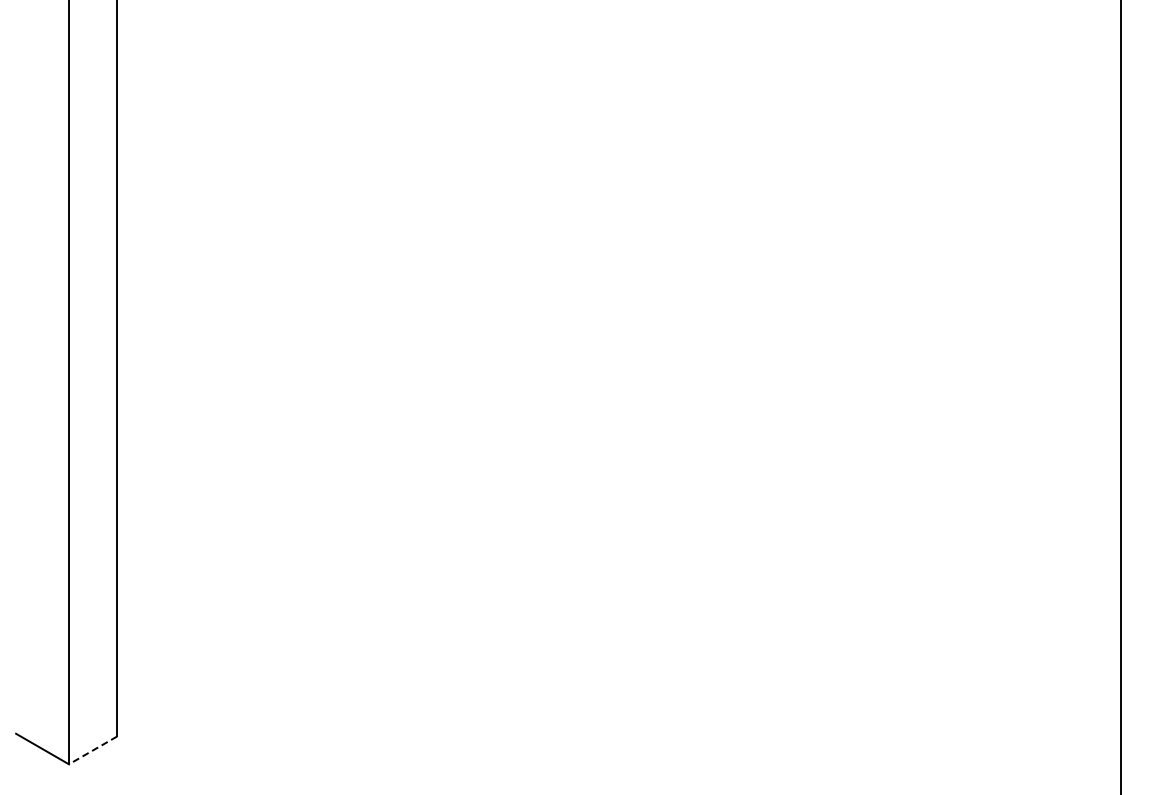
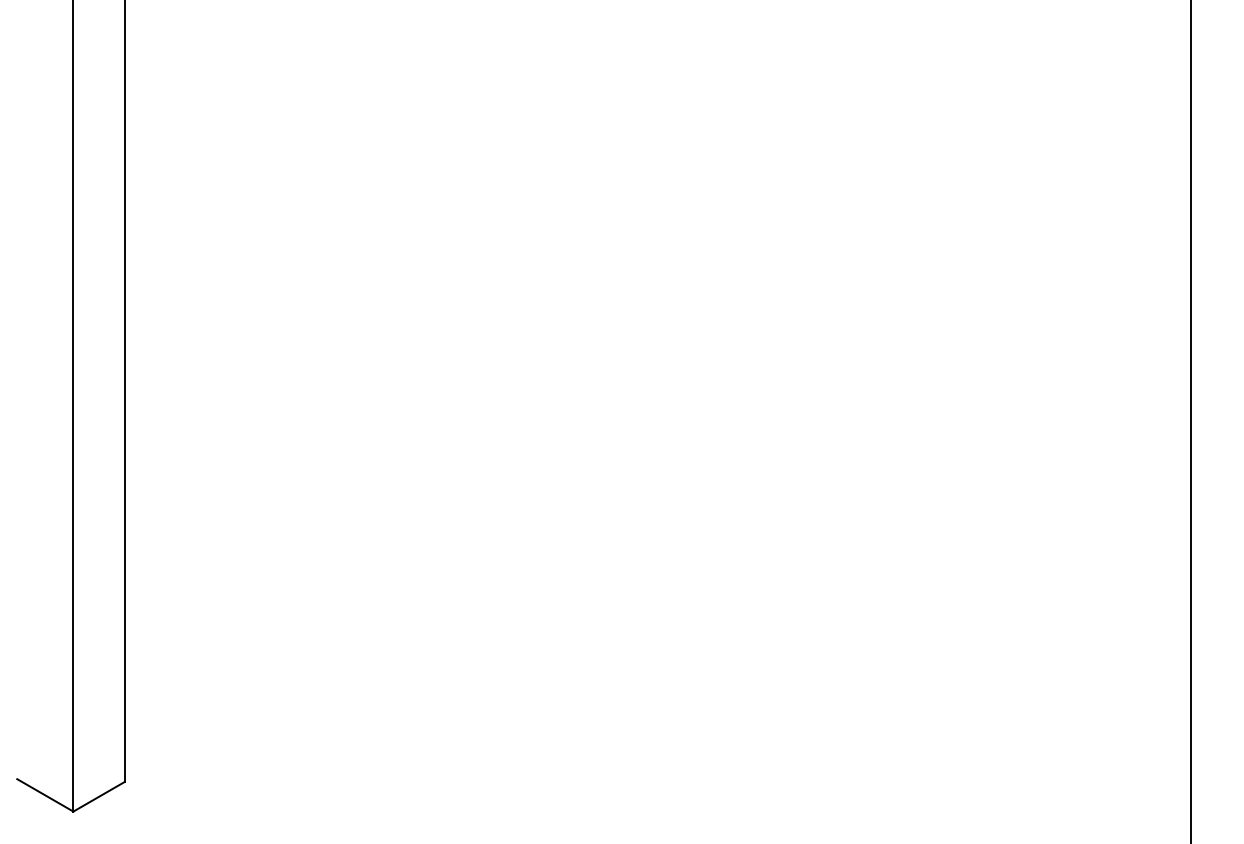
line: (93, 750) -> (99, 796), dashed -> solid

